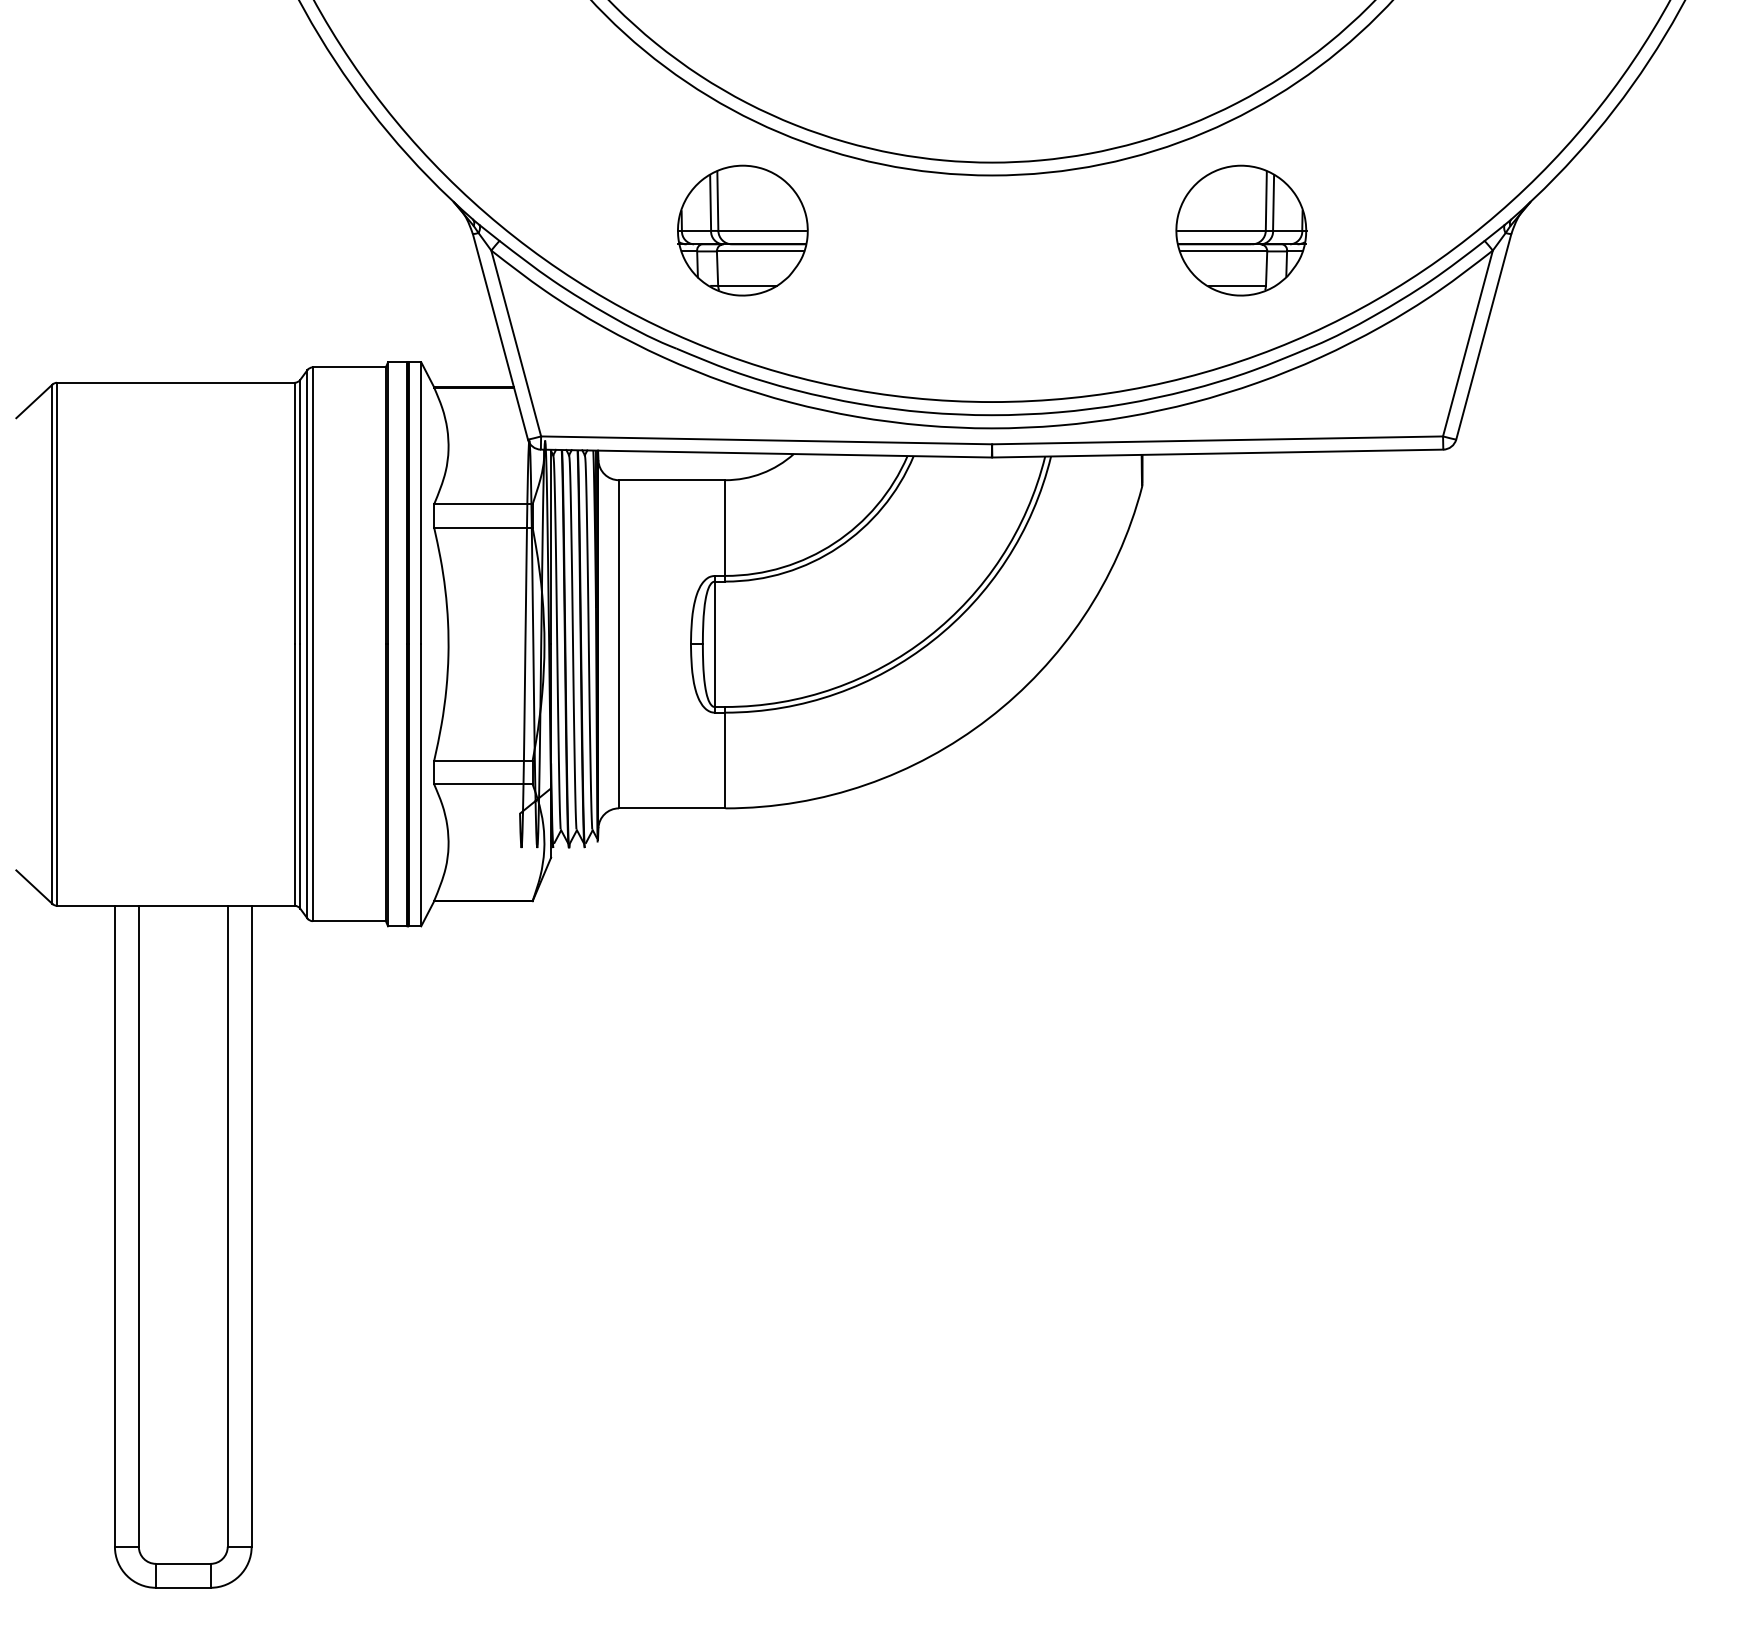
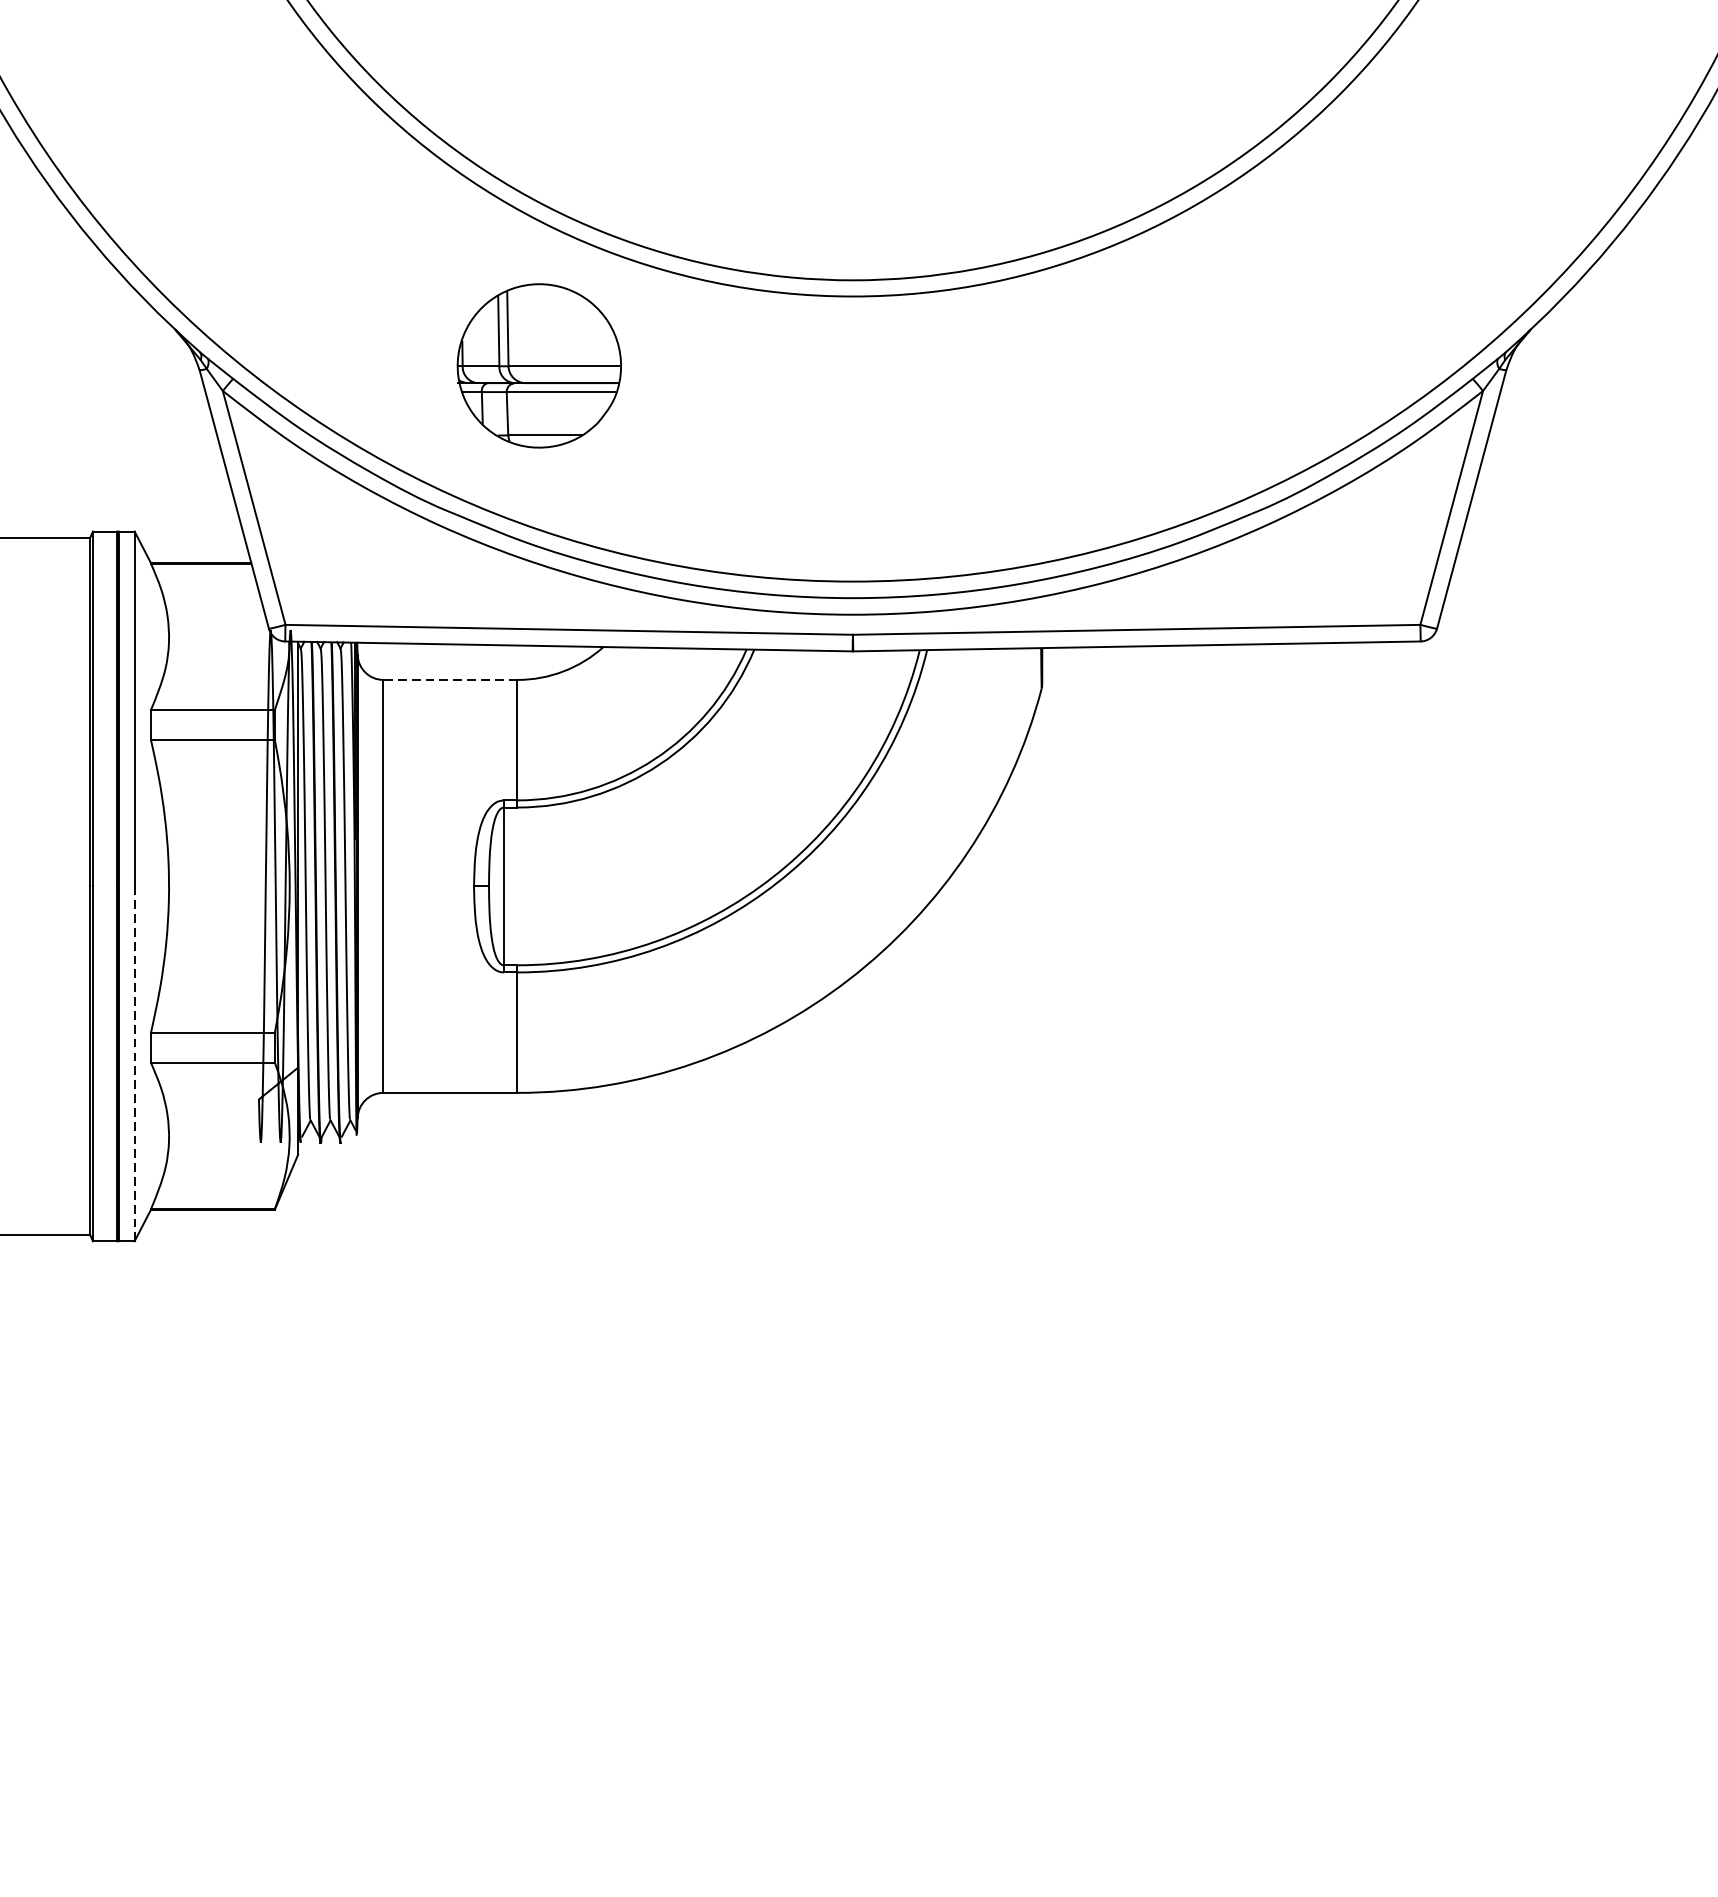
part: (1241, 230) -> (1166, 365), removed
line: (671, 480) -> (449, 680), solid -> dashed
line: (421, 785) -> (134, 1064), solid -> dashed

